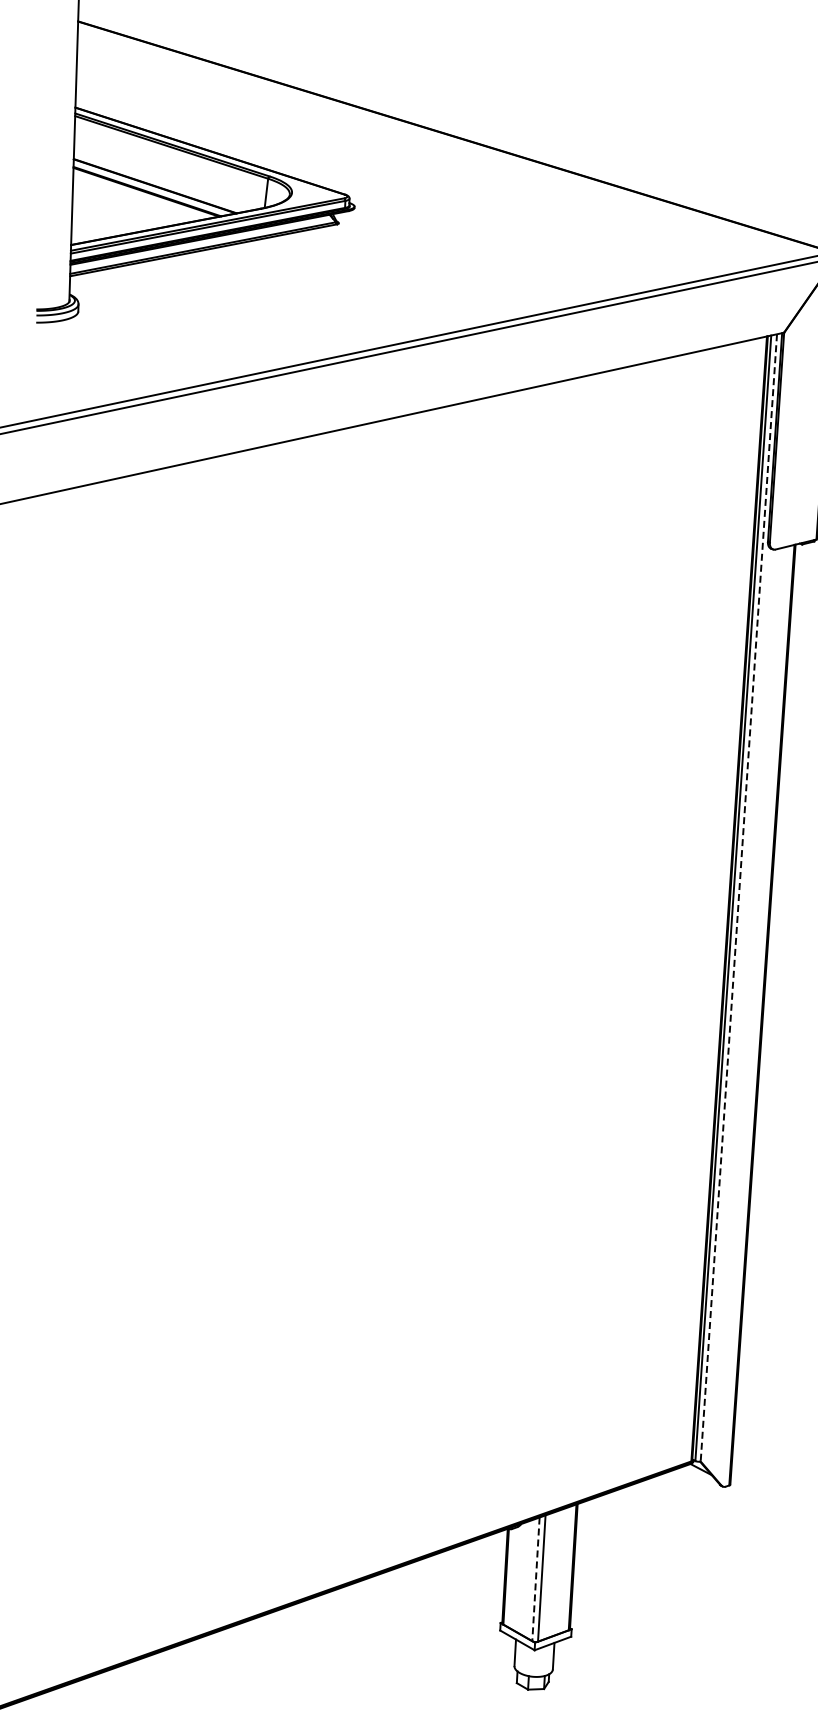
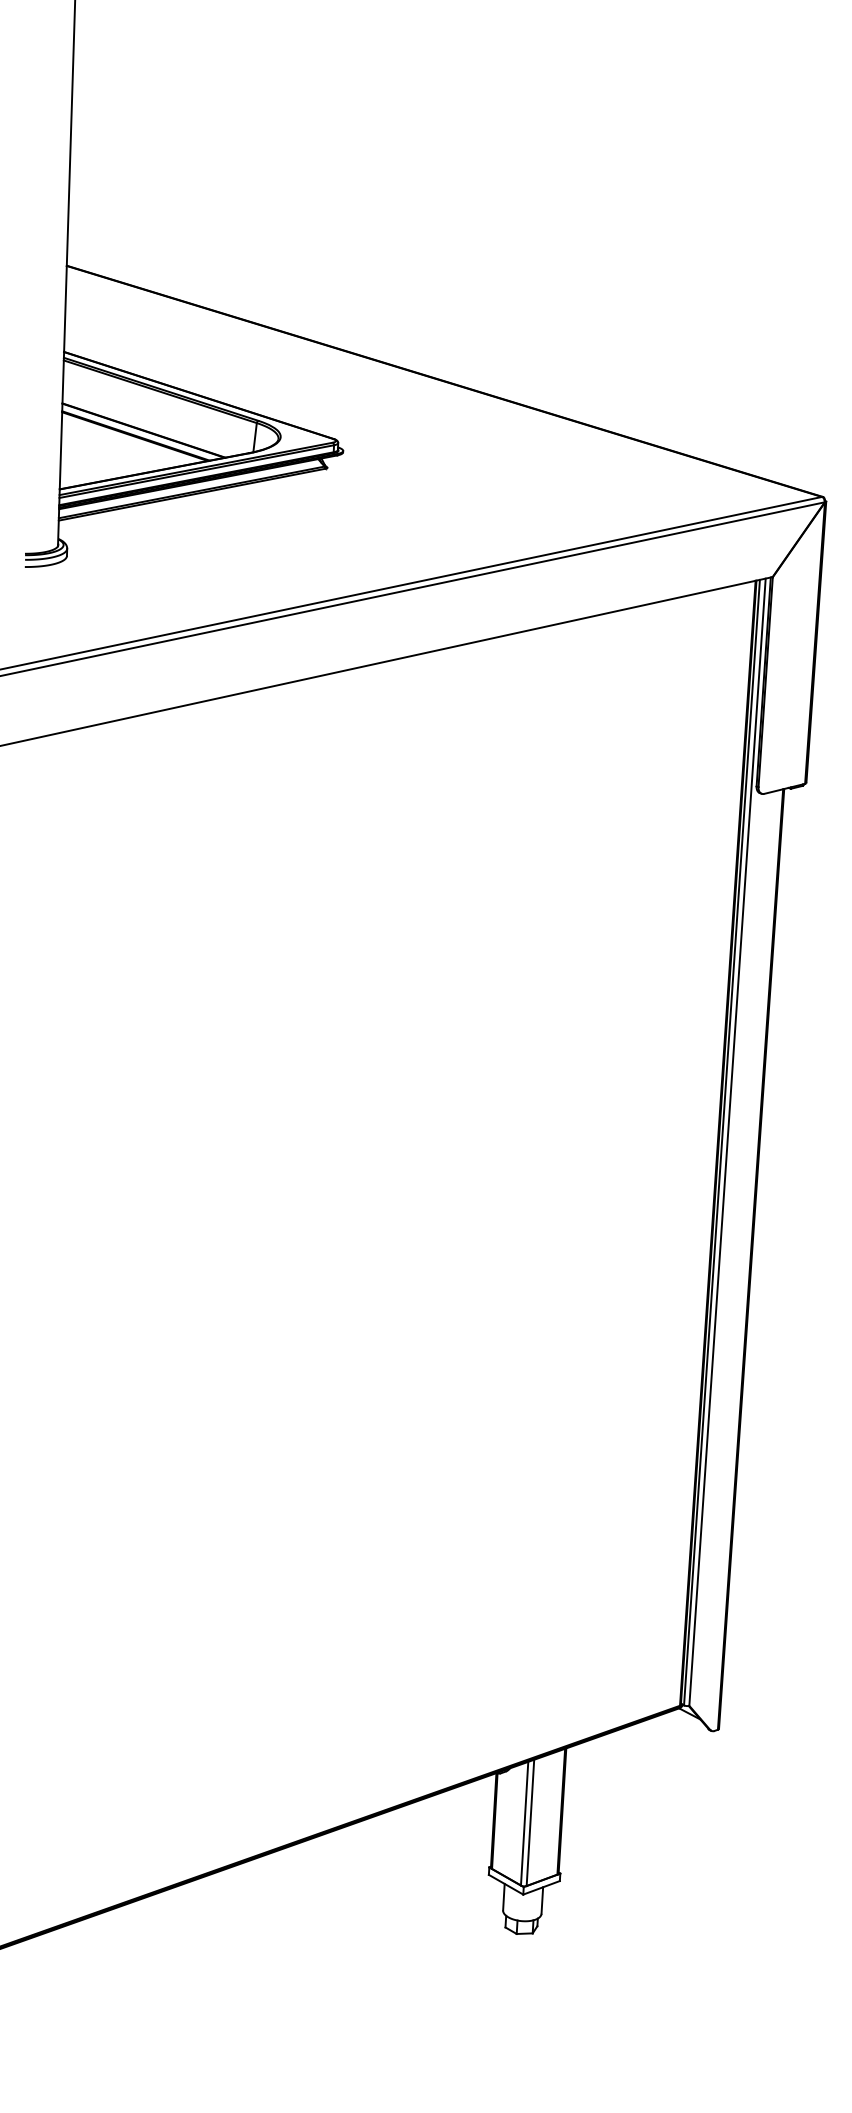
line: (738, 898) -> (727, 1142), dashed -> solid
line: (535, 1579) -> (524, 1823), dashed -> solid

